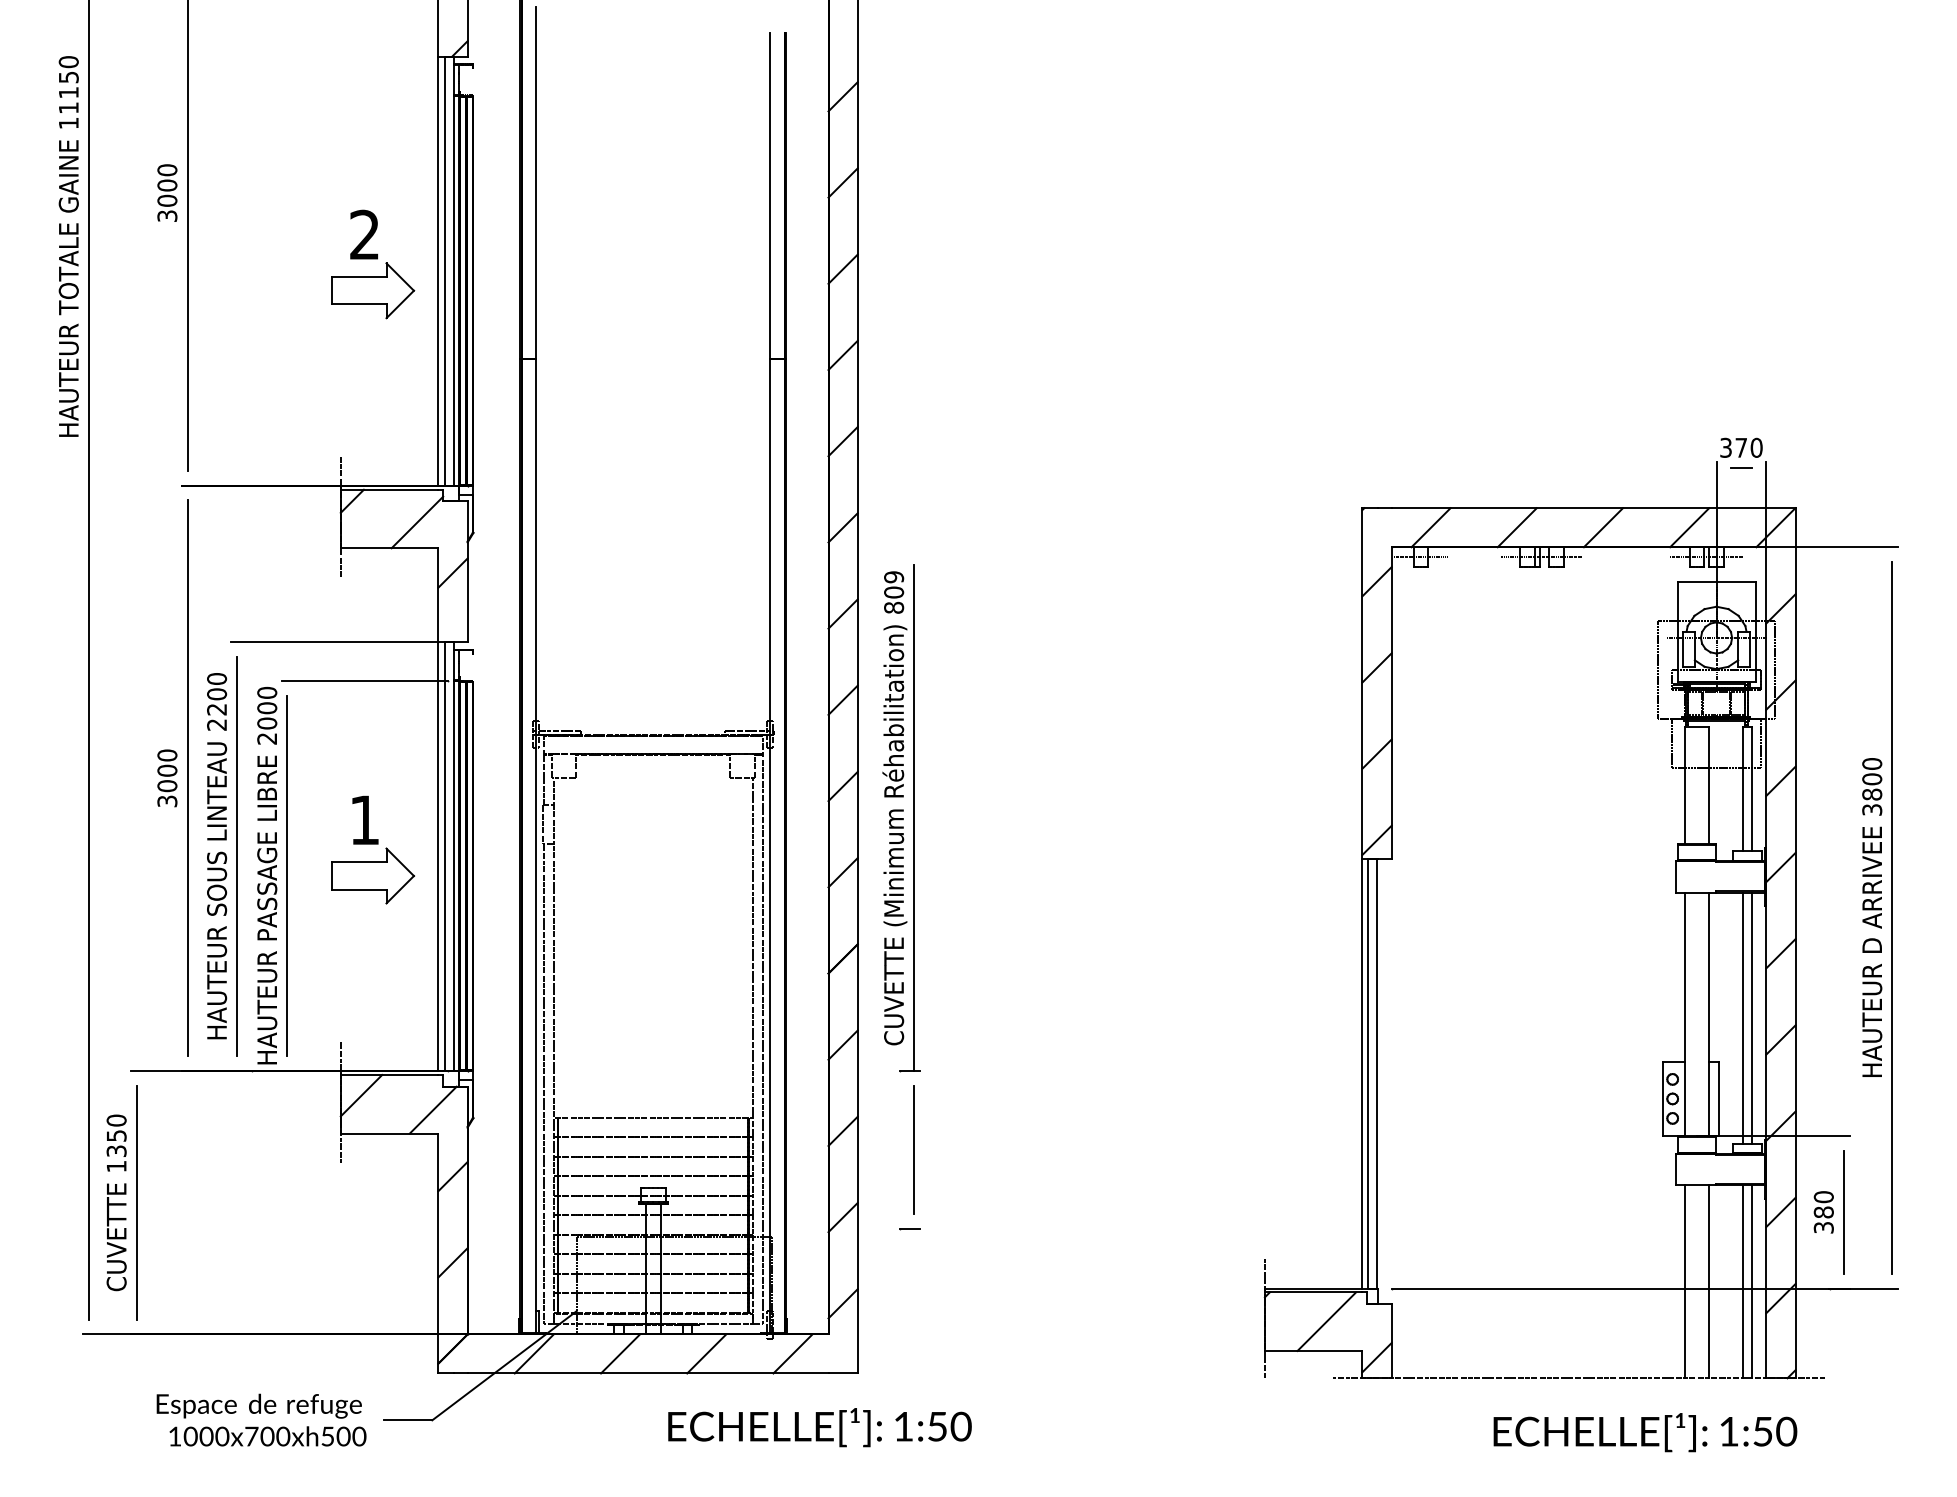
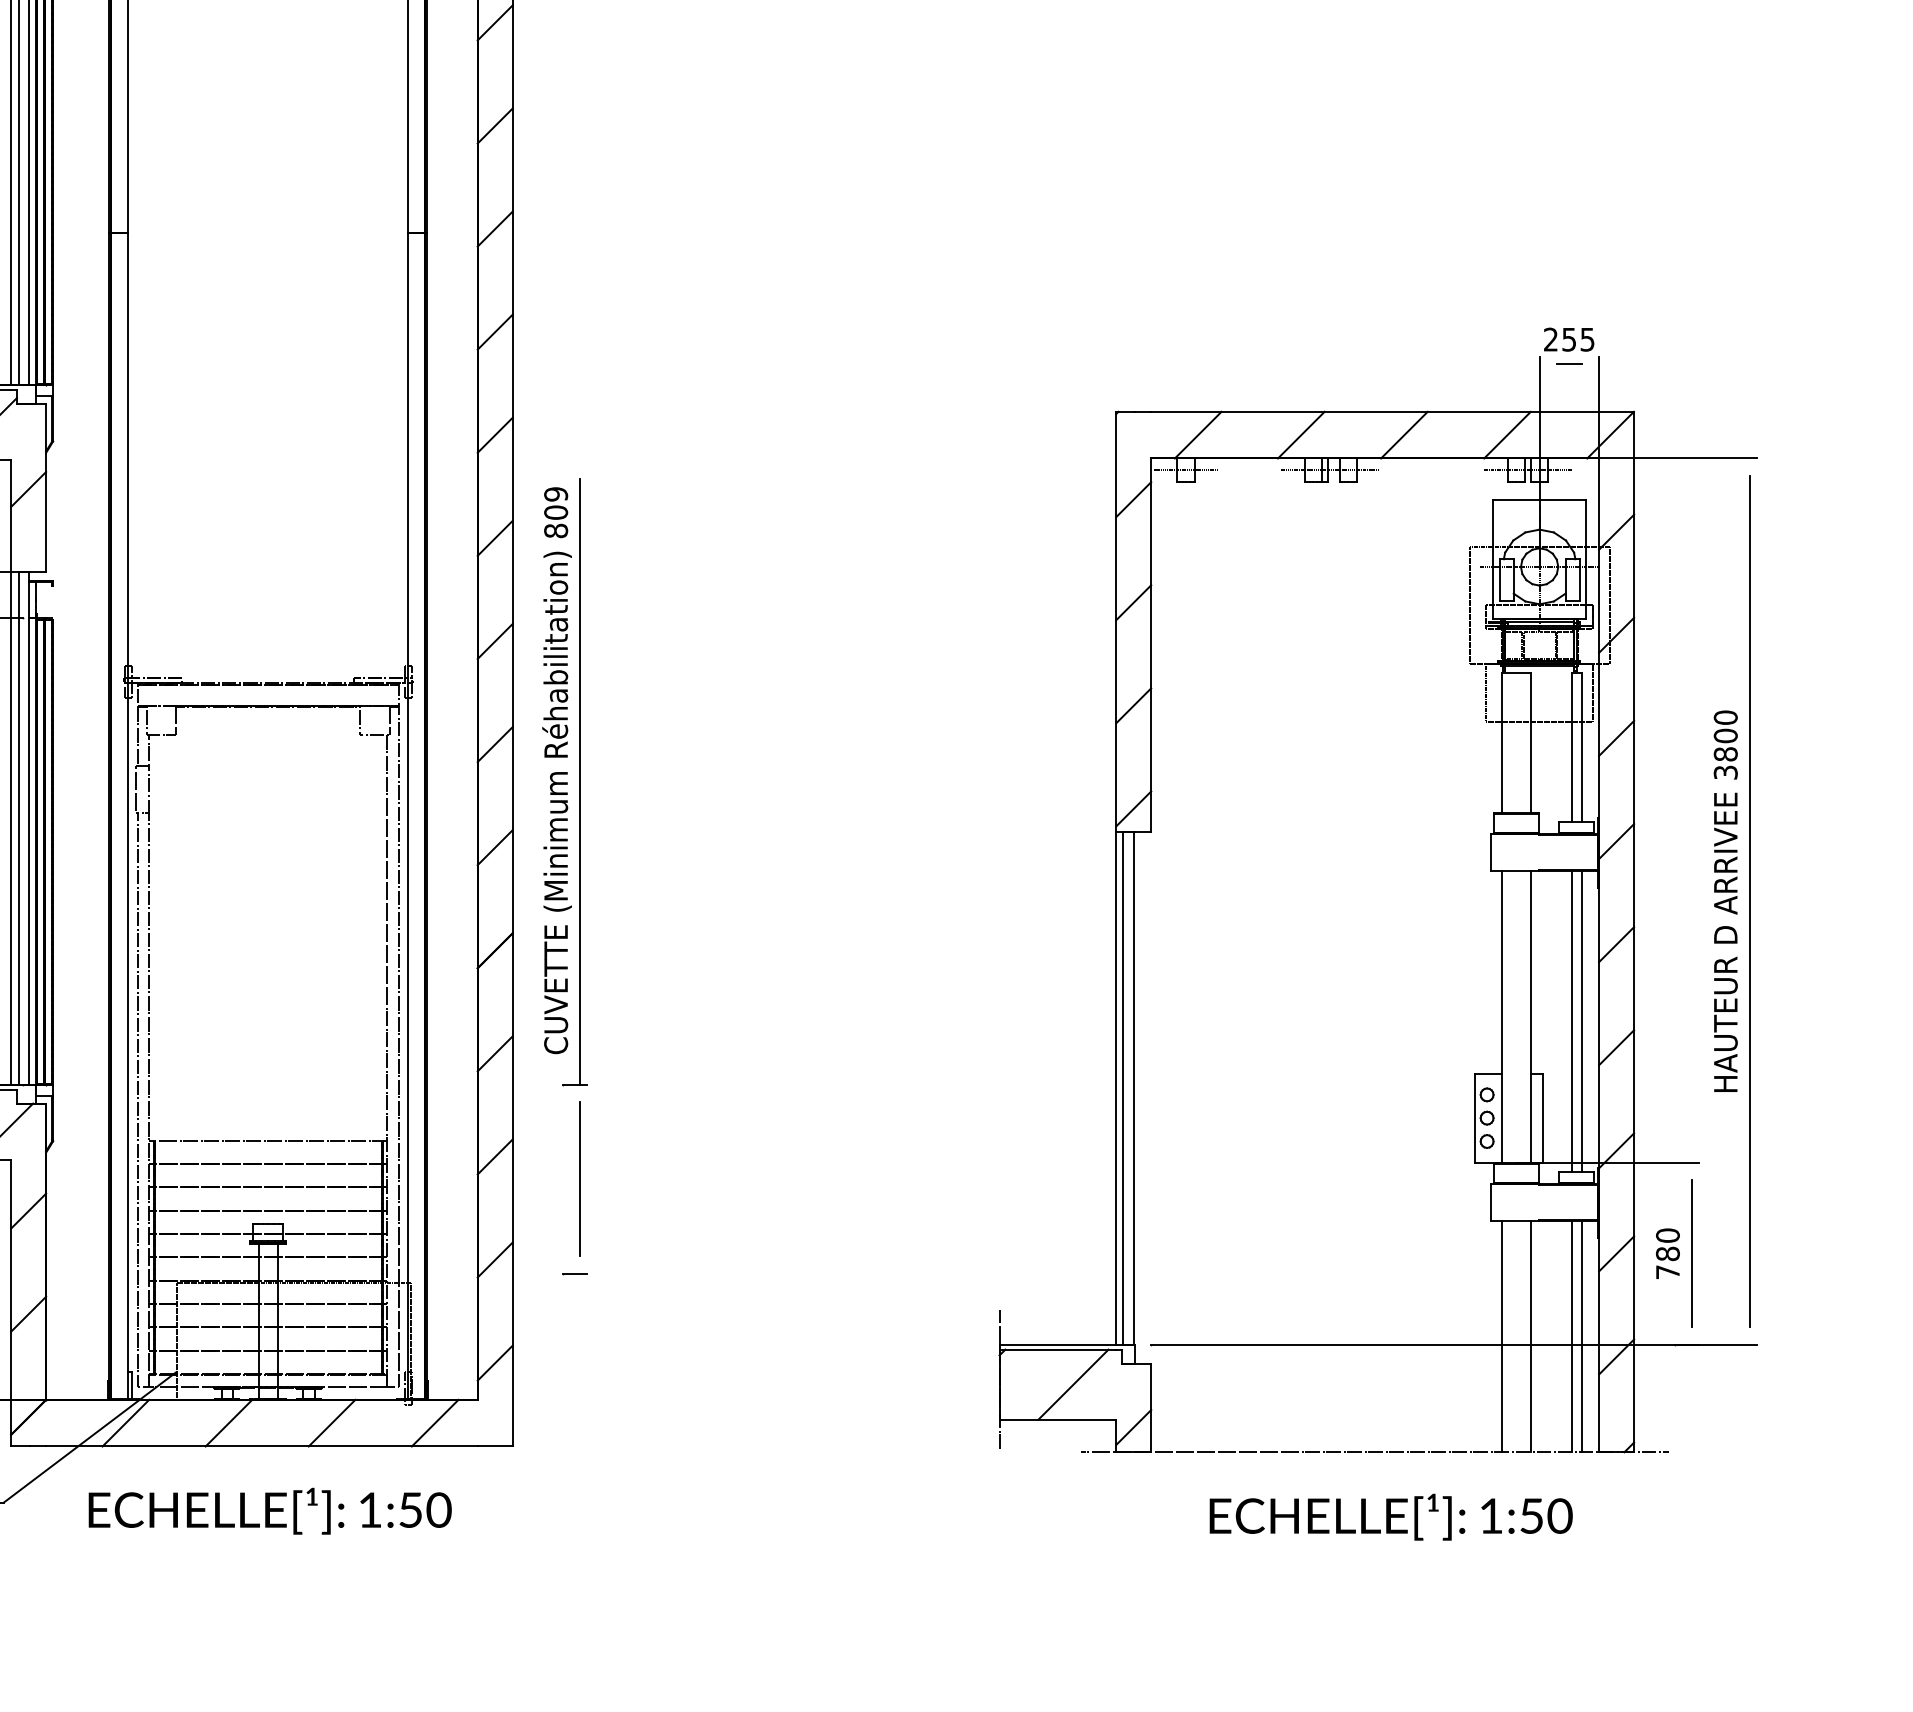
text: (1741, 447) -> (1569, 339), 370 -> 255
text: (1823, 1227) -> (1667, 1271), 380 -> 780
text: (819, 1427) -> (269, 1511), moved
text: (1645, 1432) -> (1391, 1517), moved

